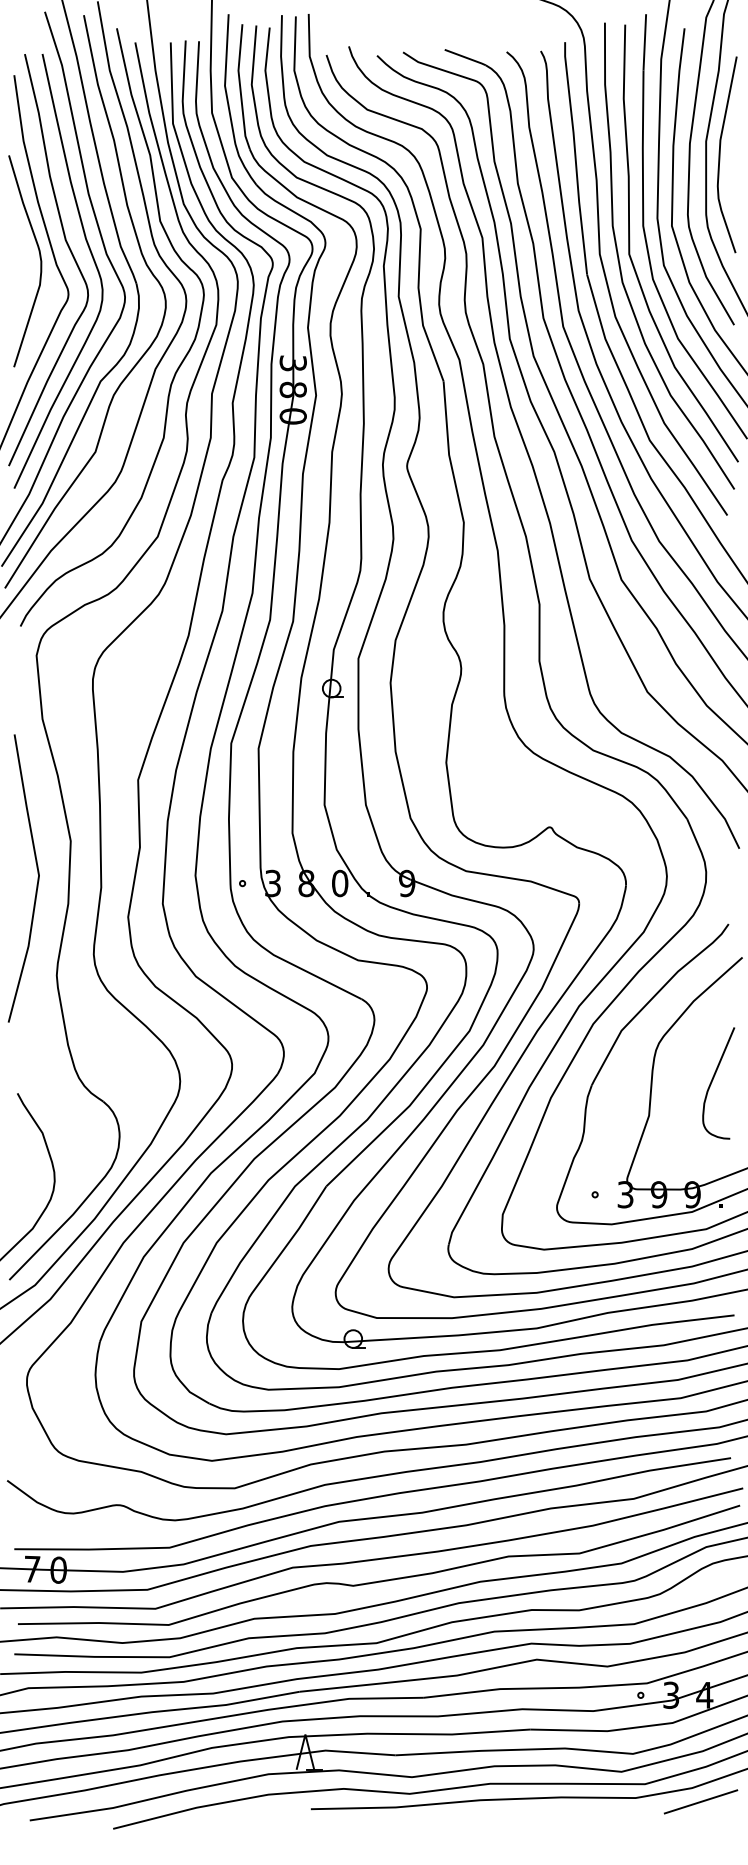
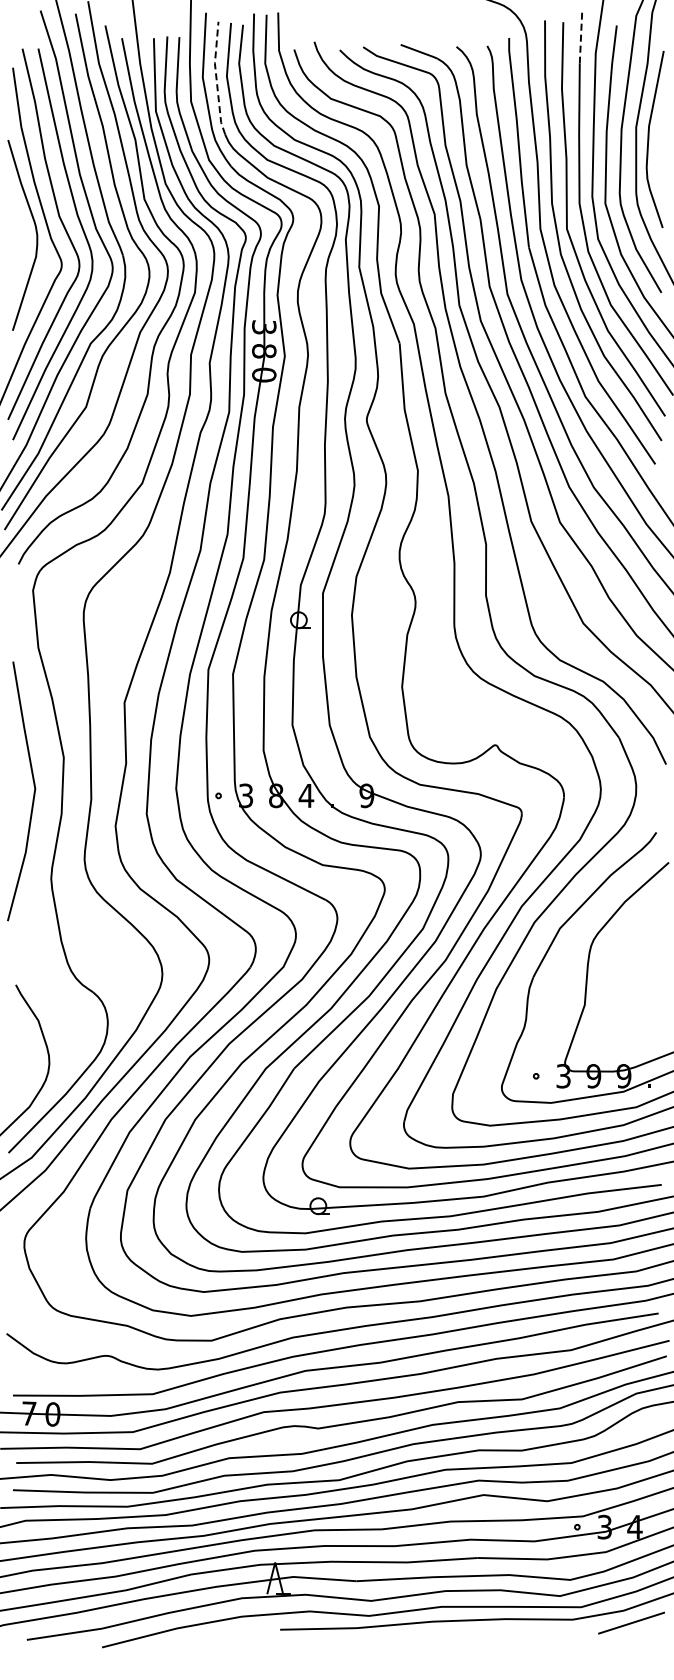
line: (644, 41) -> (580, 37), solid -> dashed
line: (240, 87) -> (216, 78), solid -> dashed
text: (340, 883) -> (306, 795), 0 -> 4
curve: (713, 1081) -> (642, 974), removed

